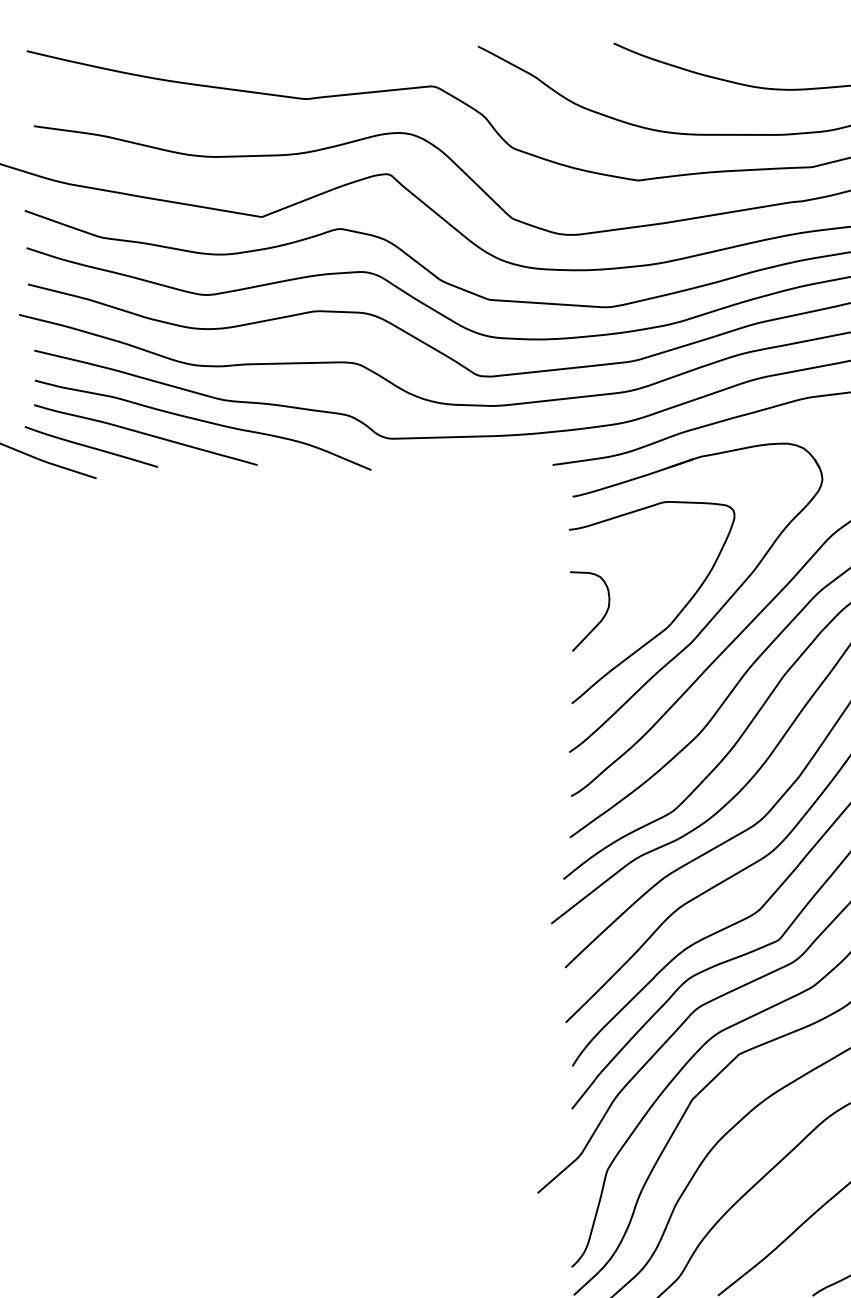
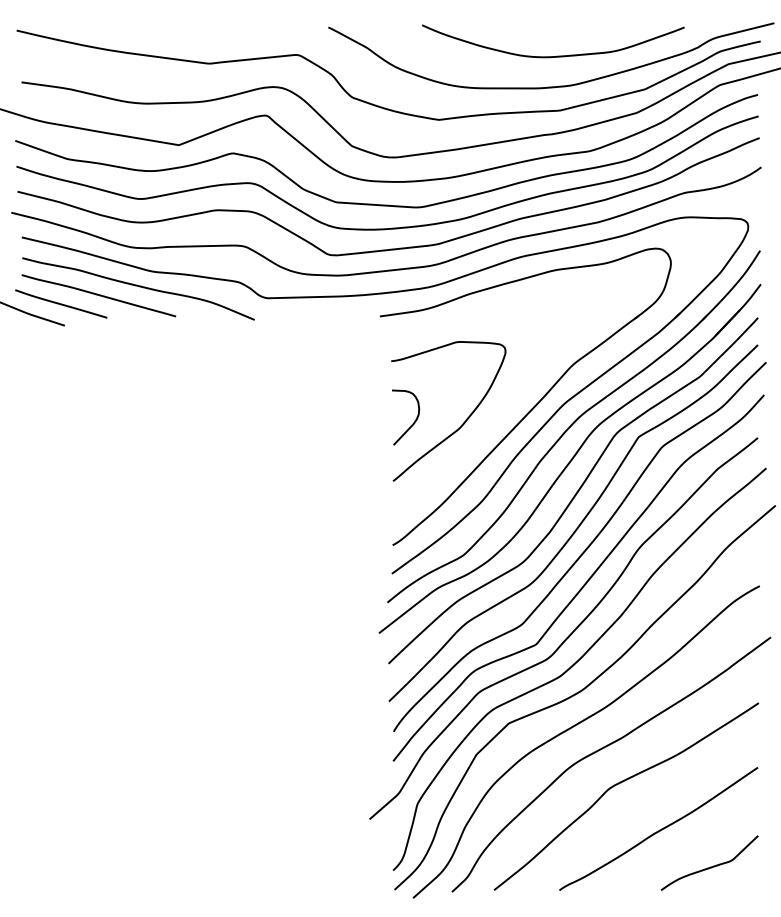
part: (714, 614) -> (491, 419), removed

